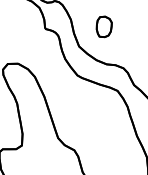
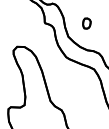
part: (103, 26) -> (86, 23), size x0.7

